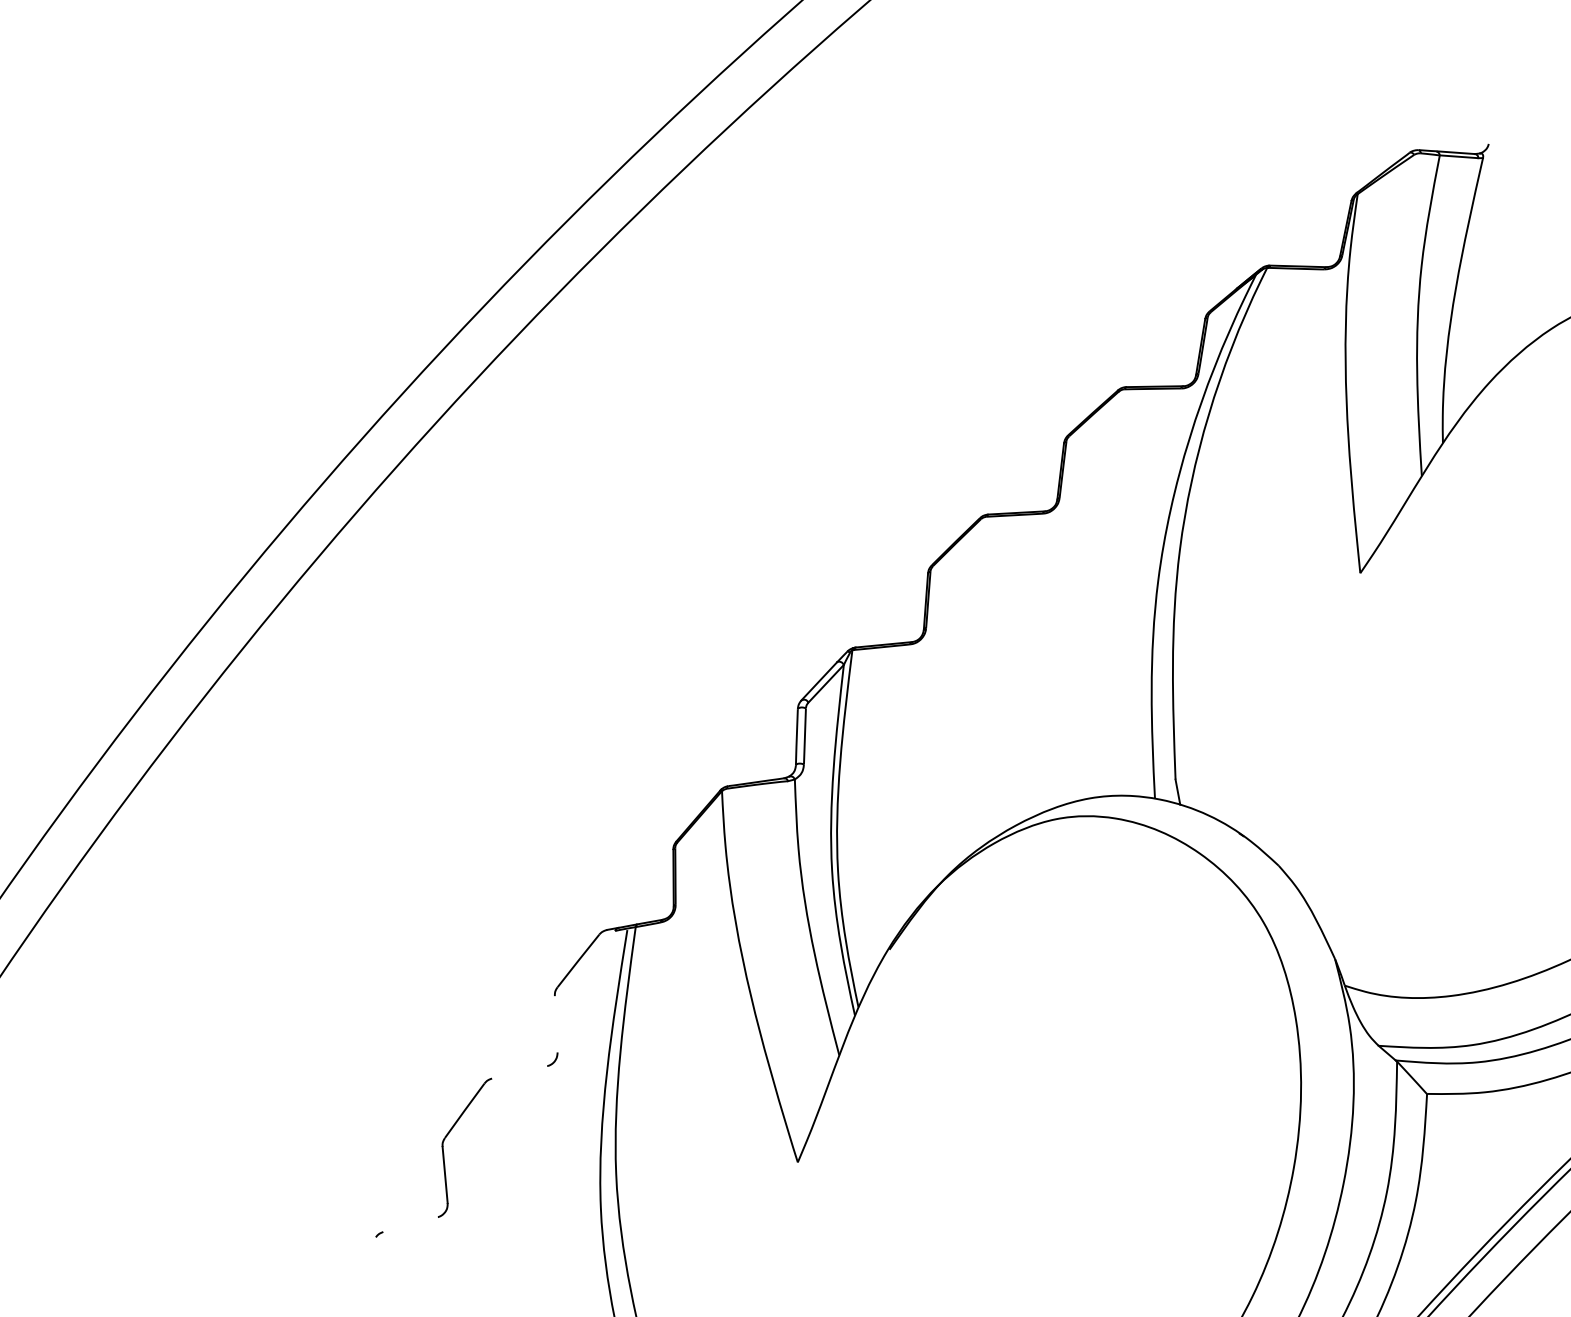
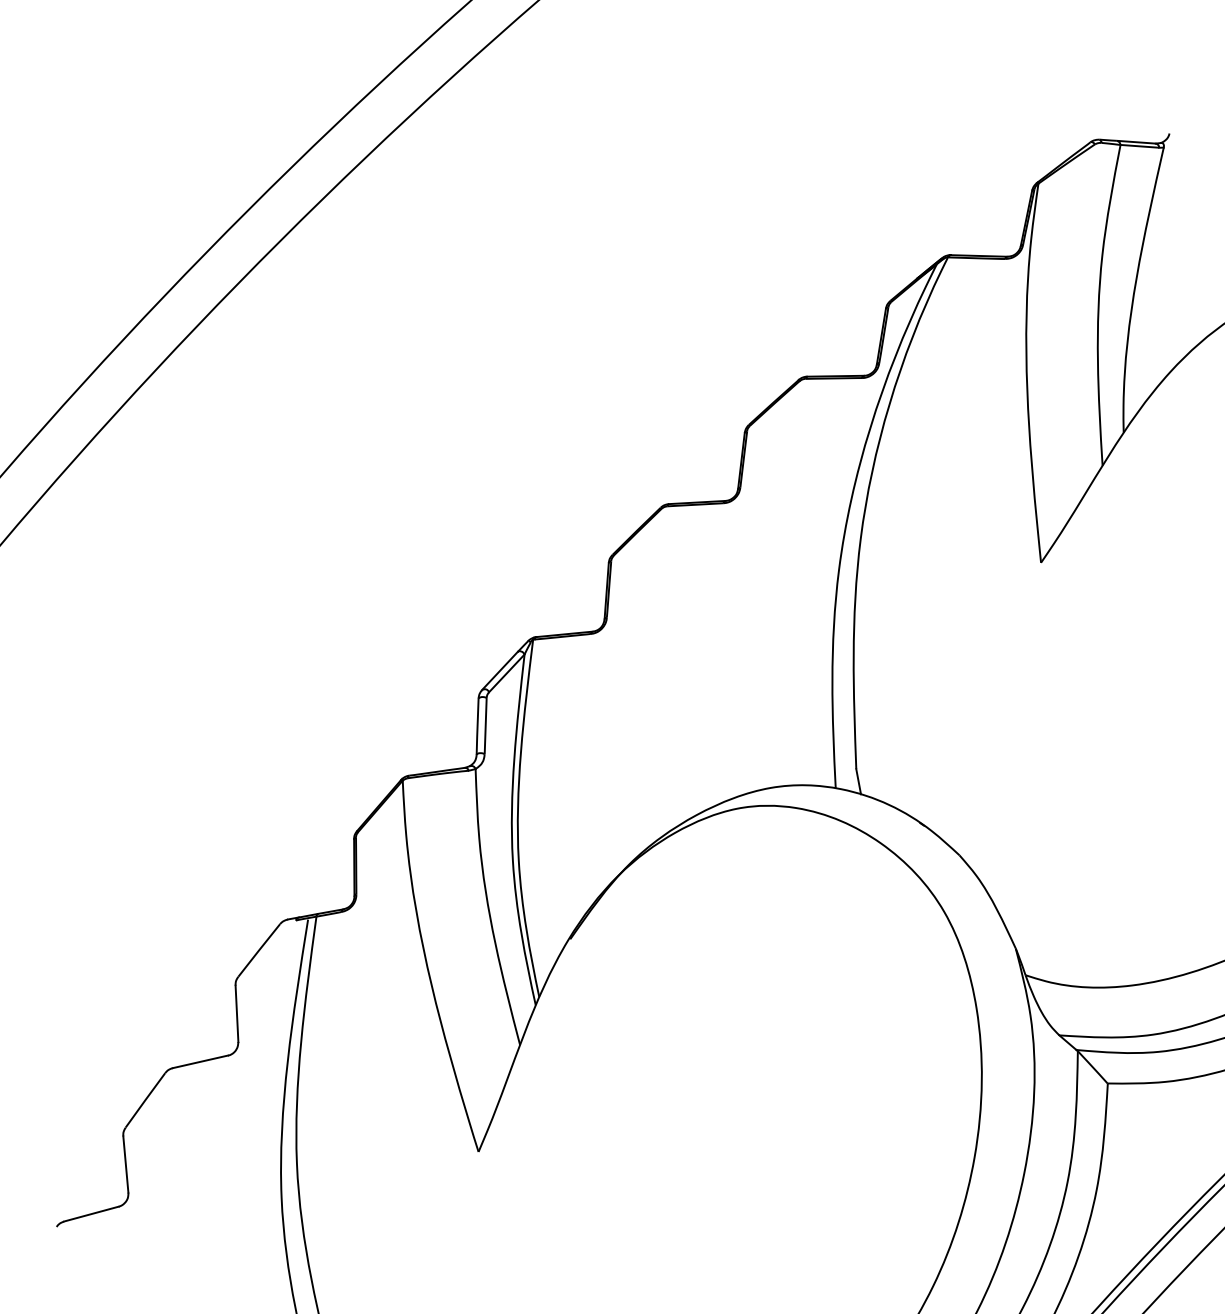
line: (555, 1024) -> (236, 1014), added
line: (519, 1072) -> (200, 1062), added
line: (410, 1224) -> (91, 1214), added

